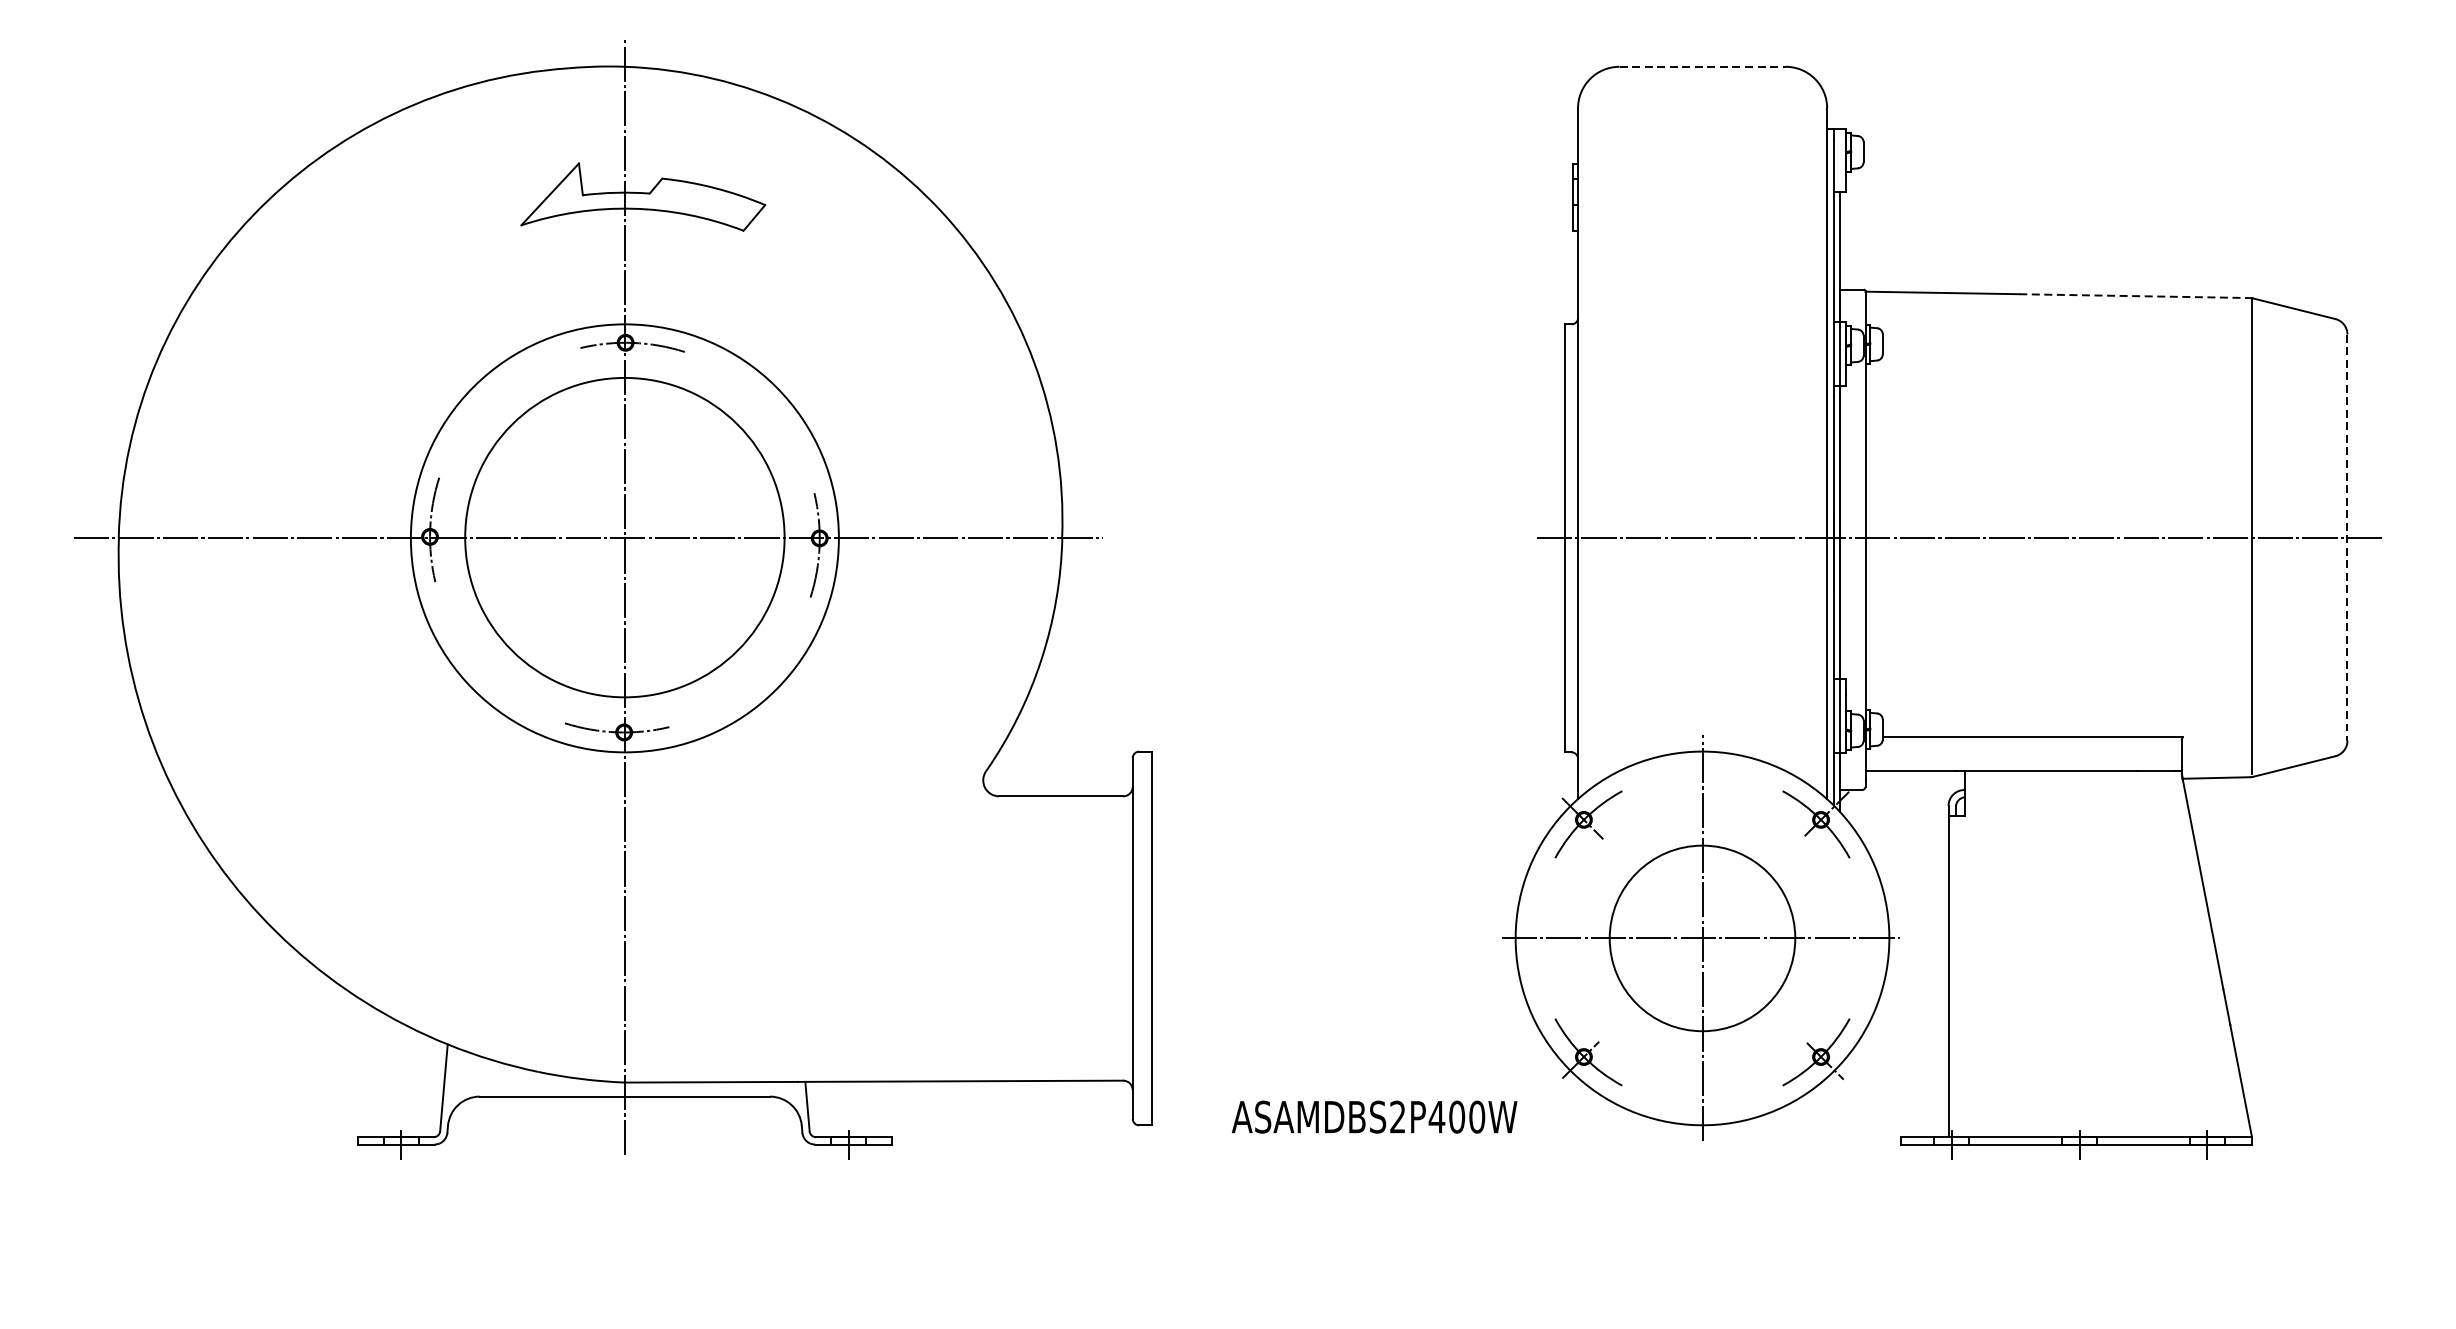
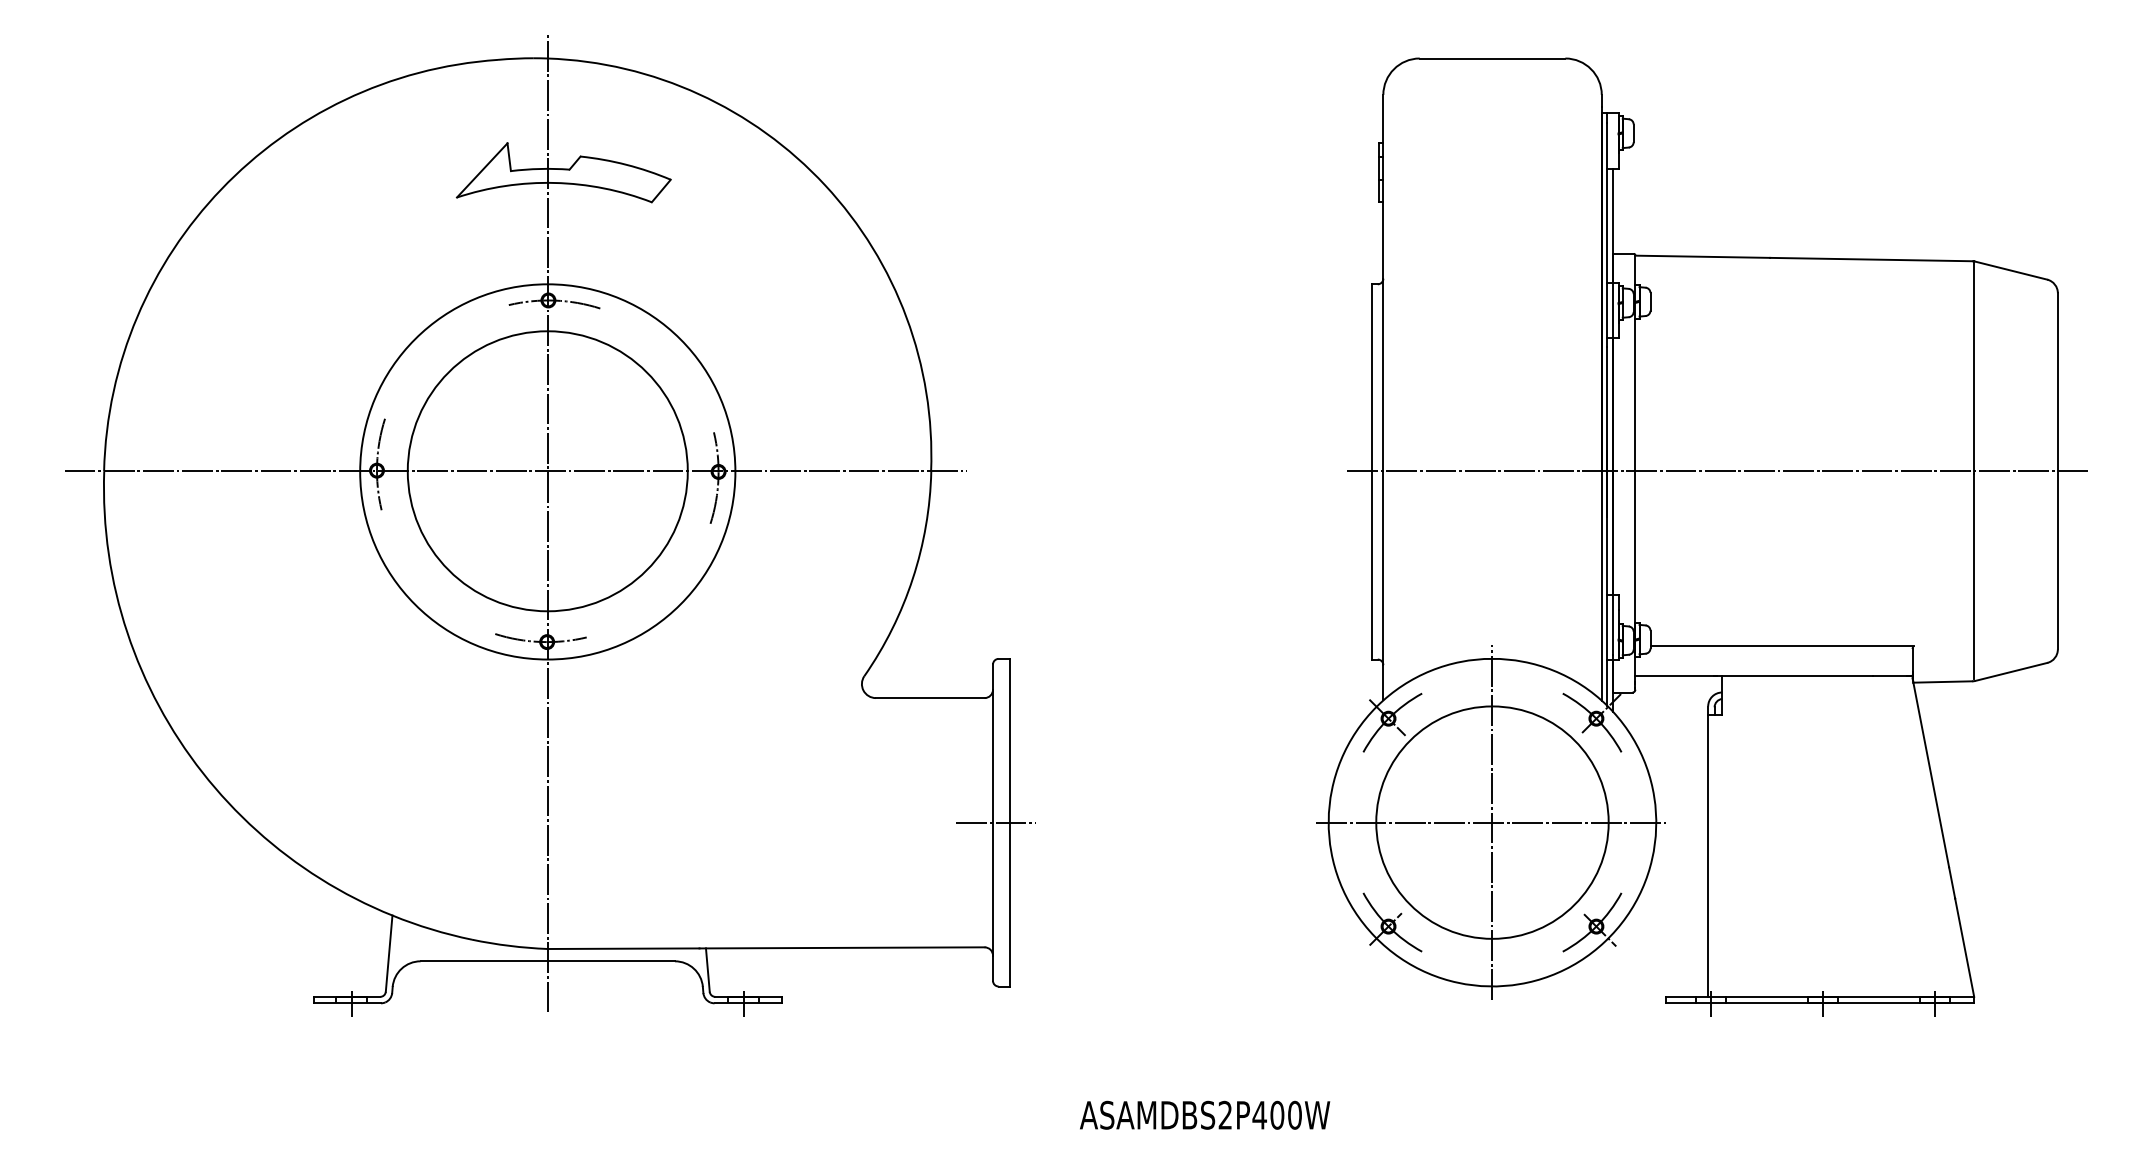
line: (1702, 66) -> (1492, 58), dashed -> solid
line: (2134, 296) -> (1871, 259), dashed -> solid
line: (2347, 537) -> (2057, 471), dashed -> solid
line: (1135, 938) -> (995, 822), added
circle: (1702, 938) -> (1492, 822), size x1.43
text: (1375, 1116) -> (1205, 1114), moved

